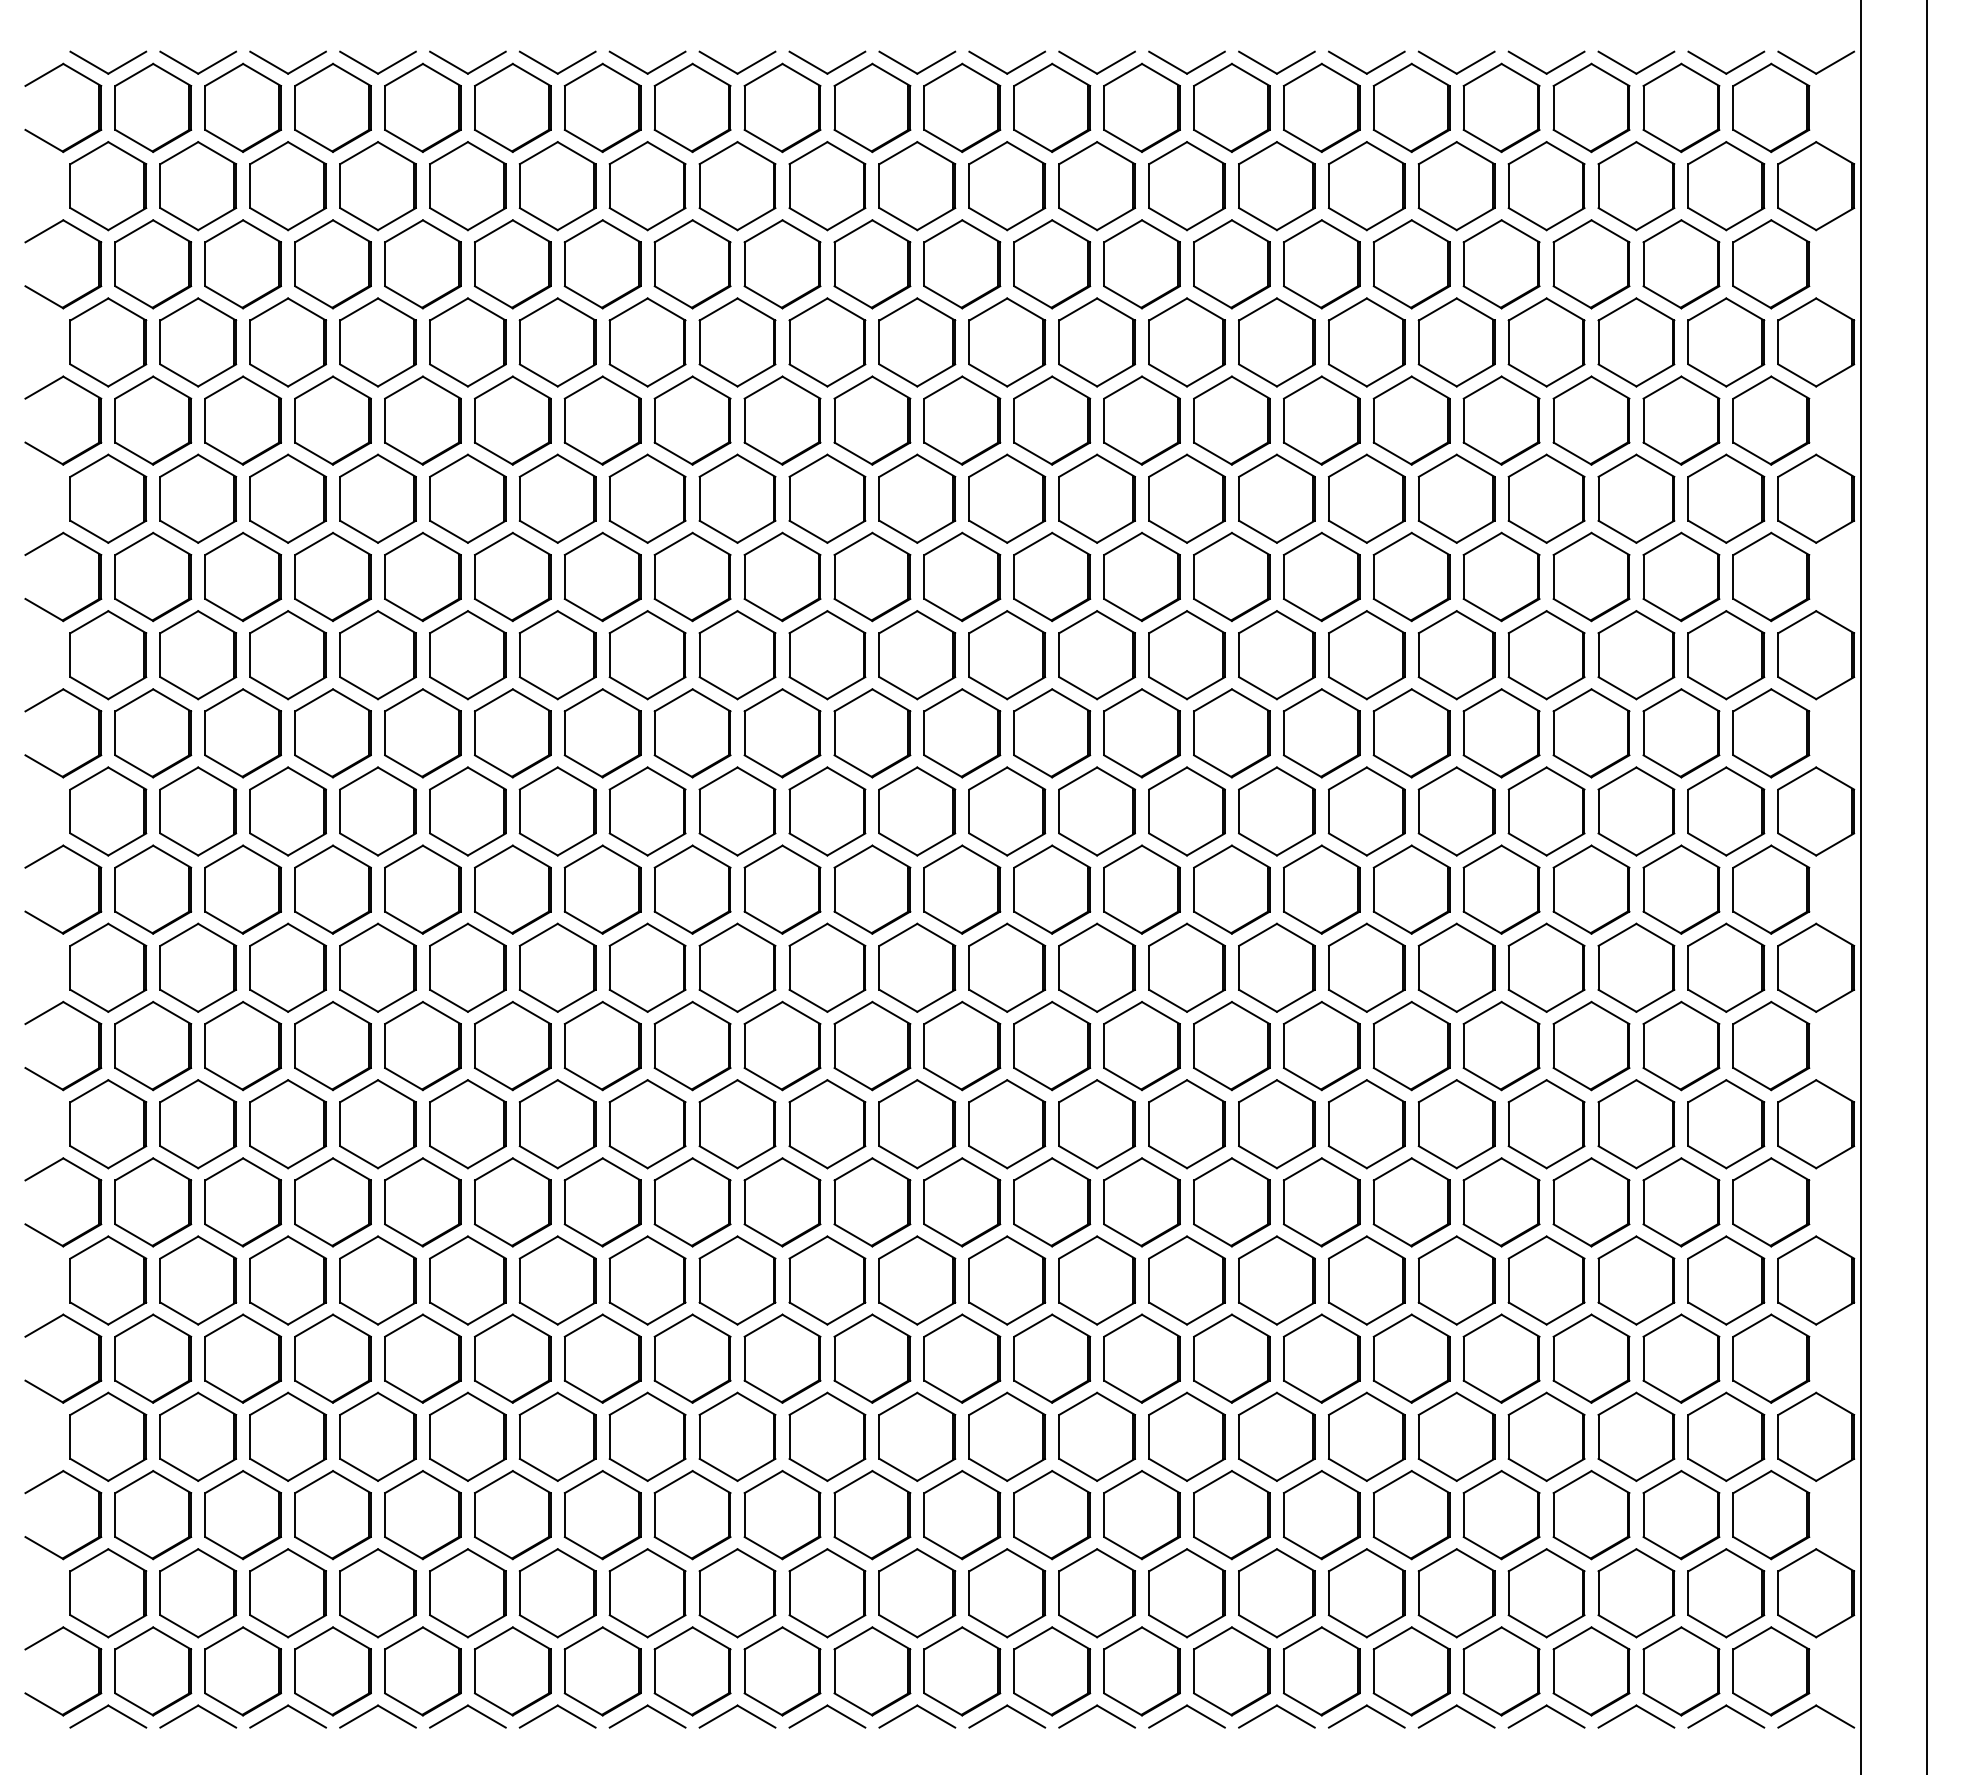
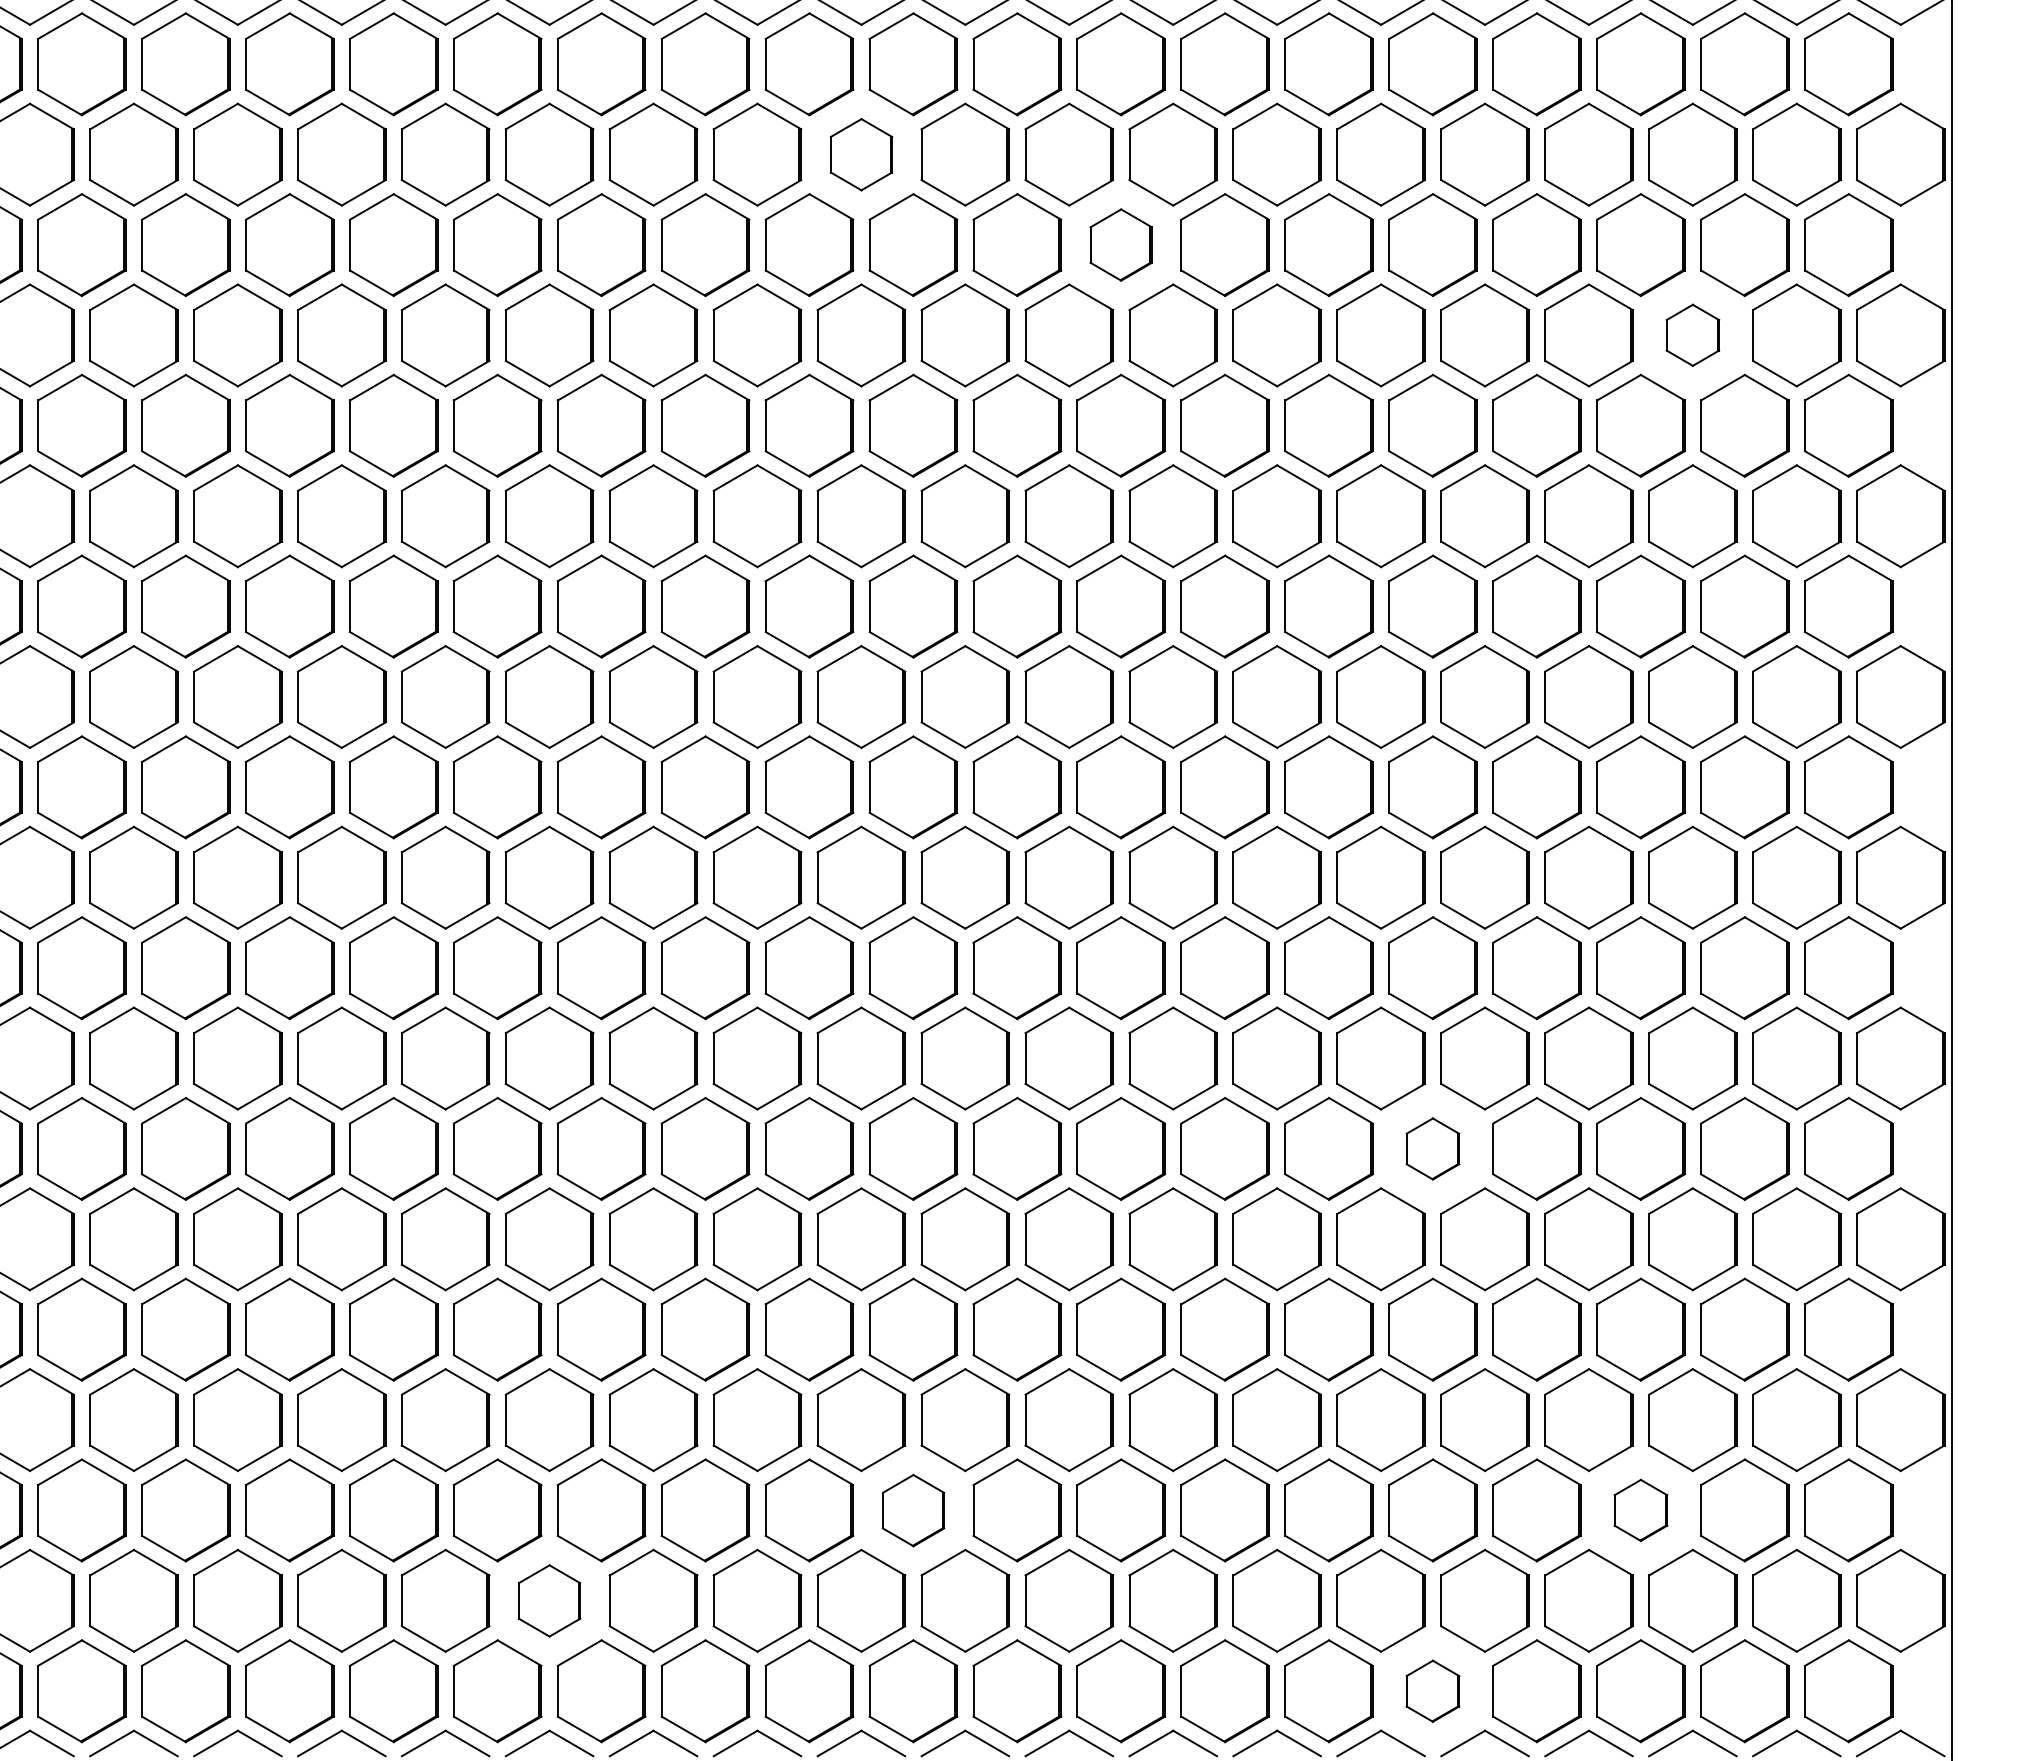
part: (917, 342) -> (861, 154), size x0.7
part: (1141, 420) -> (1120, 244), size x0.7
part: (1636, 498) -> (1692, 335), size x0.6
part: (1411, 1202) -> (1432, 1149), size x0.6
part: (1591, 1514) -> (1640, 1509), size x0.6
part: (962, 1515) -> (913, 1510), size x0.7
part: (647, 1593) -> (549, 1601), size x0.7
part: (1411, 1671) -> (1432, 1691), size x0.6

